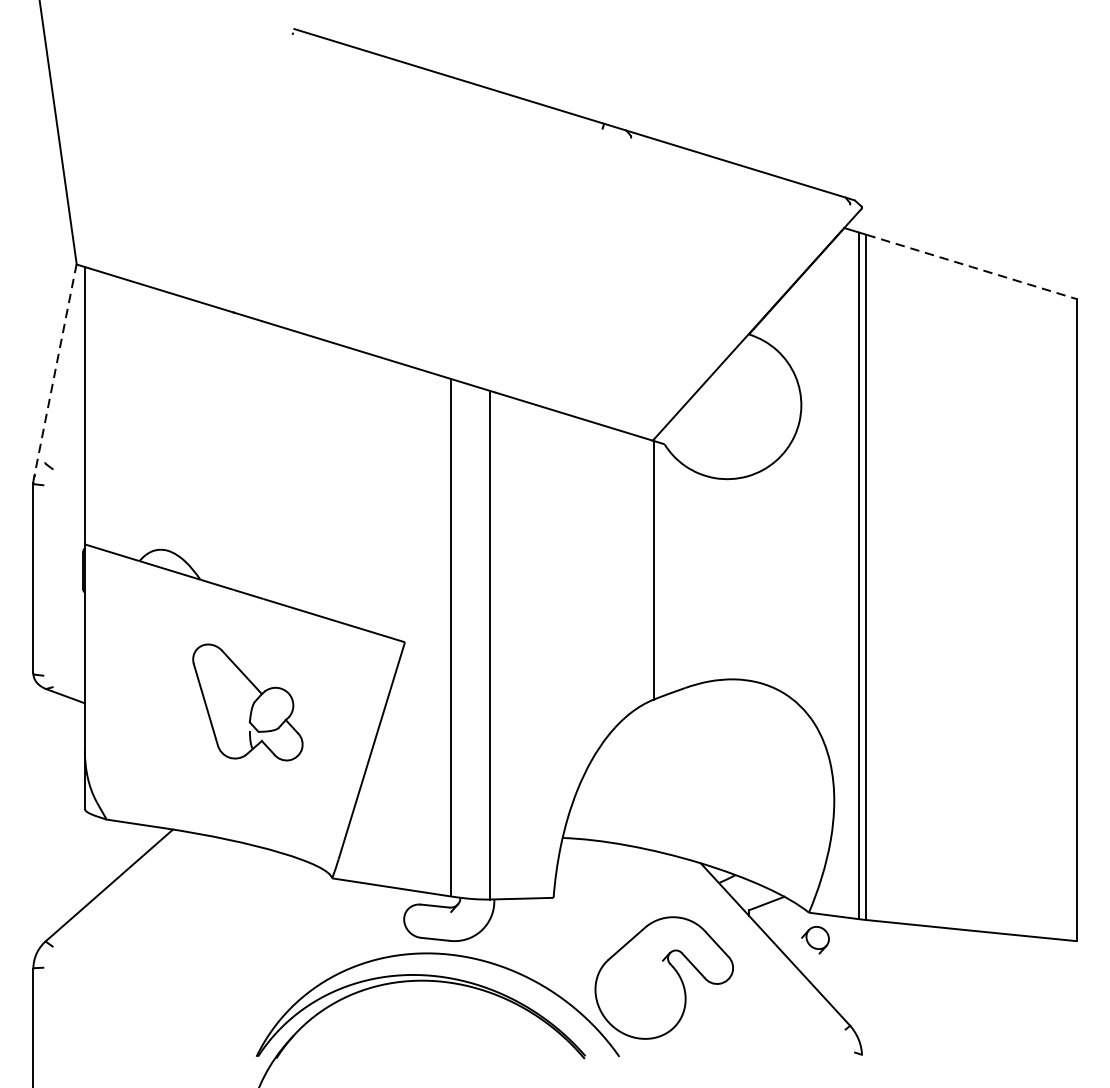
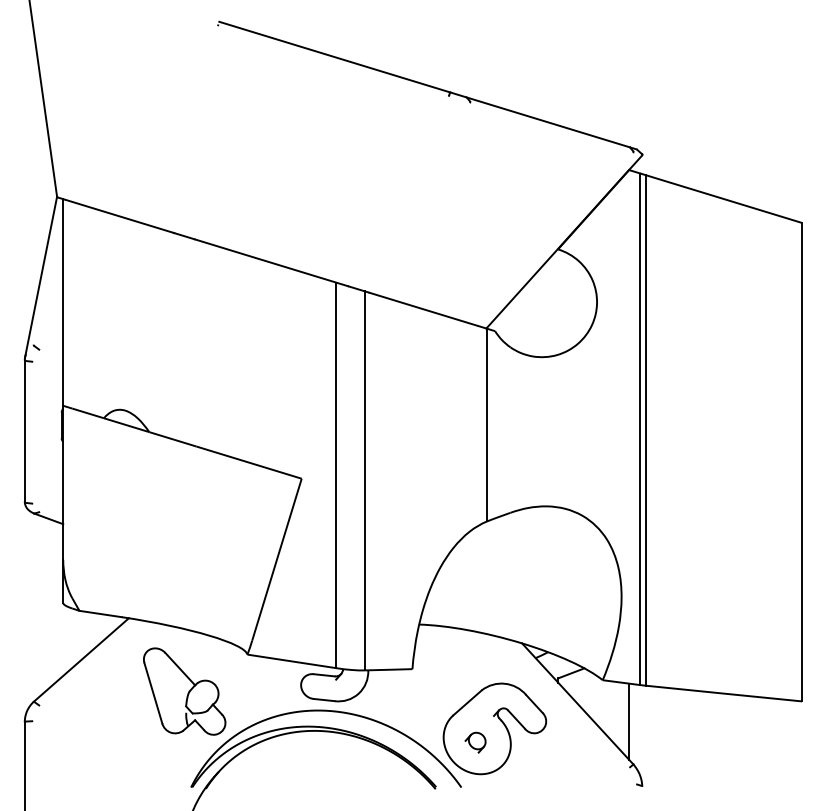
line: (972, 267) -> (724, 199), dashed -> solid
line: (55, 372) -> (41, 277), dashed -> solid
part: (247, 702) -> (184, 691), moved
part: (815, 939) -> (475, 742), moved
line: (844, 968) -> (629, 721), added

